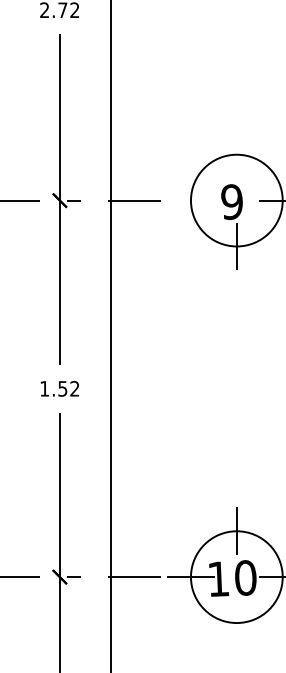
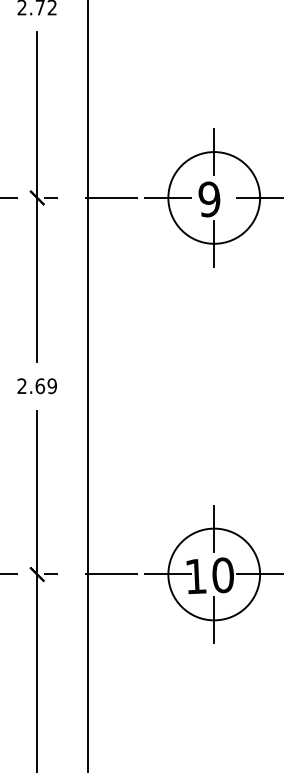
line: (237, 155) -> (214, 152), added
line: (191, 200) -> (168, 197), added
text: (59, 389) -> (36, 386), 1.52 -> 2.69
line: (237, 623) -> (214, 620), added

